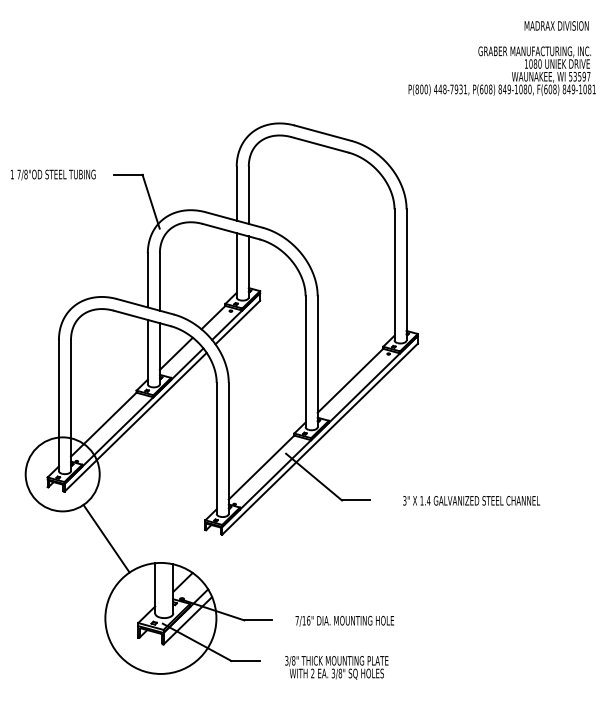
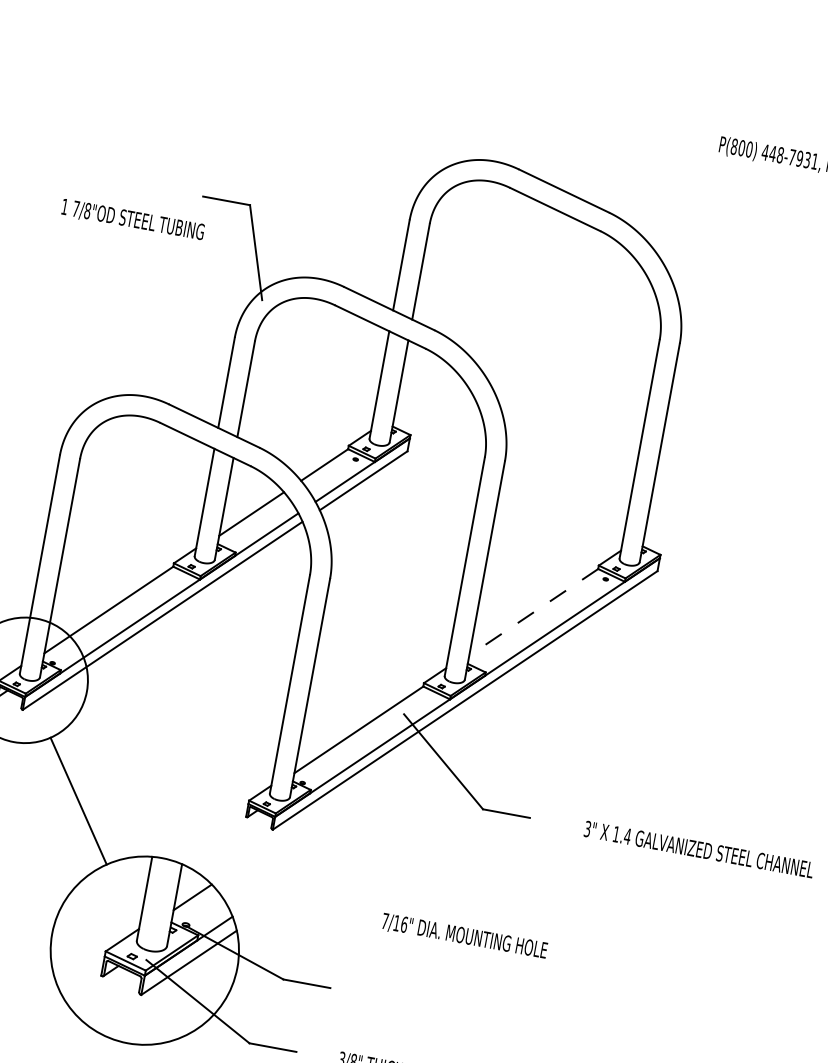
text: (53, 174) -> (133, 219), moved
line: (350, 380) -> (533, 611), solid -> dashed
text: (344, 620) -> (464, 935), moved

